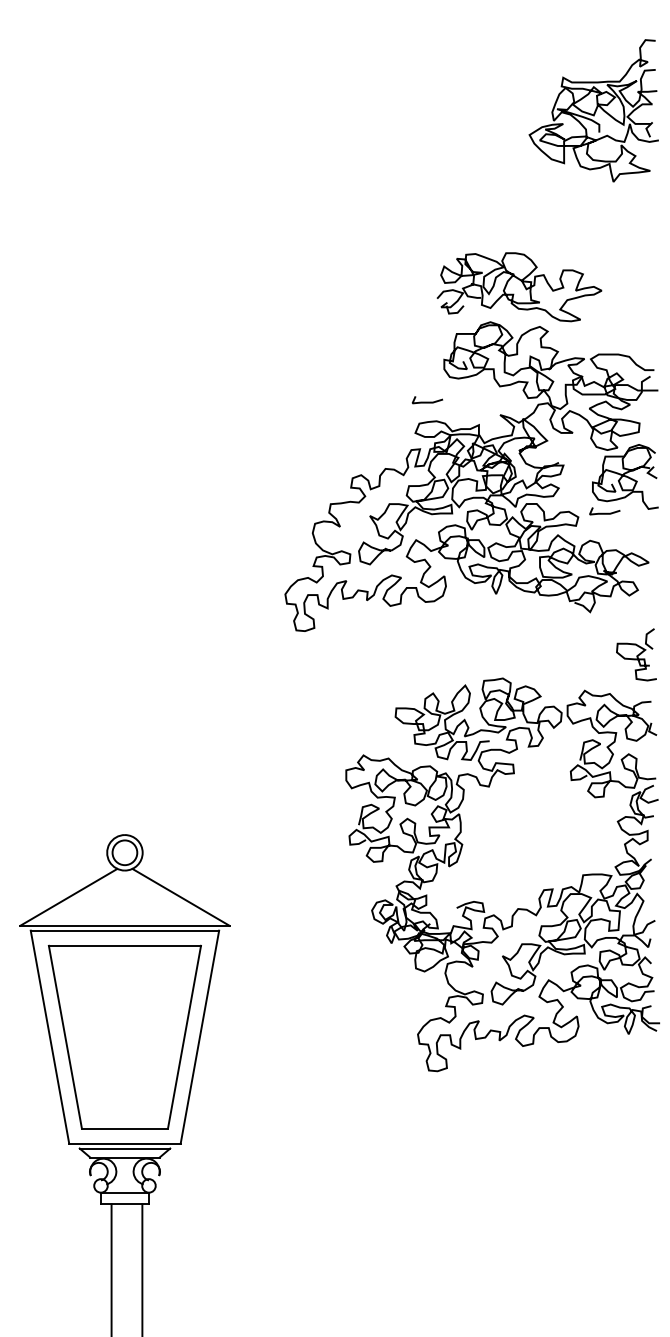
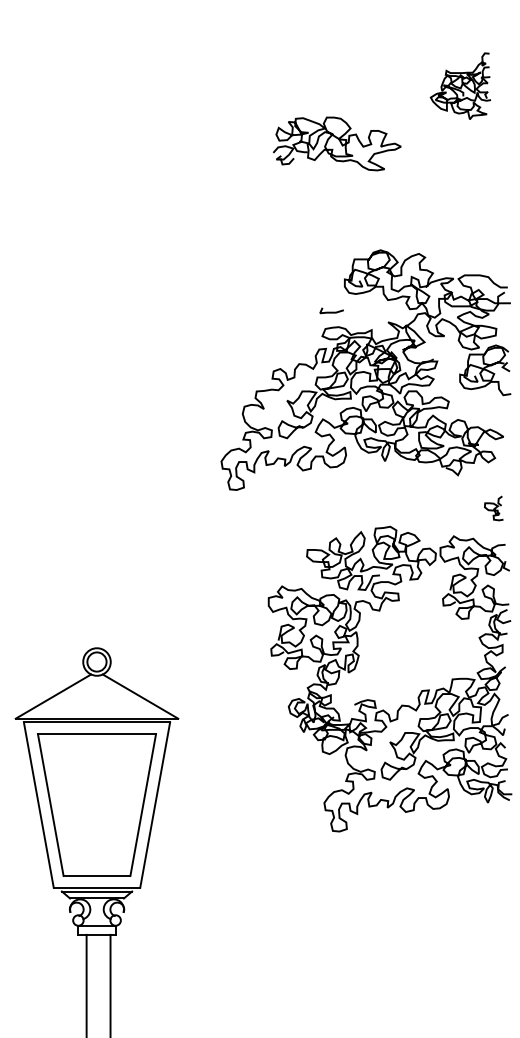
part: (593, 110) -> (460, 85), size x0.6
part: (519, 287) -> (337, 144), moved
line: (604, 512) -> (469, 397), removed
part: (636, 654) -> (493, 508), size x0.6

